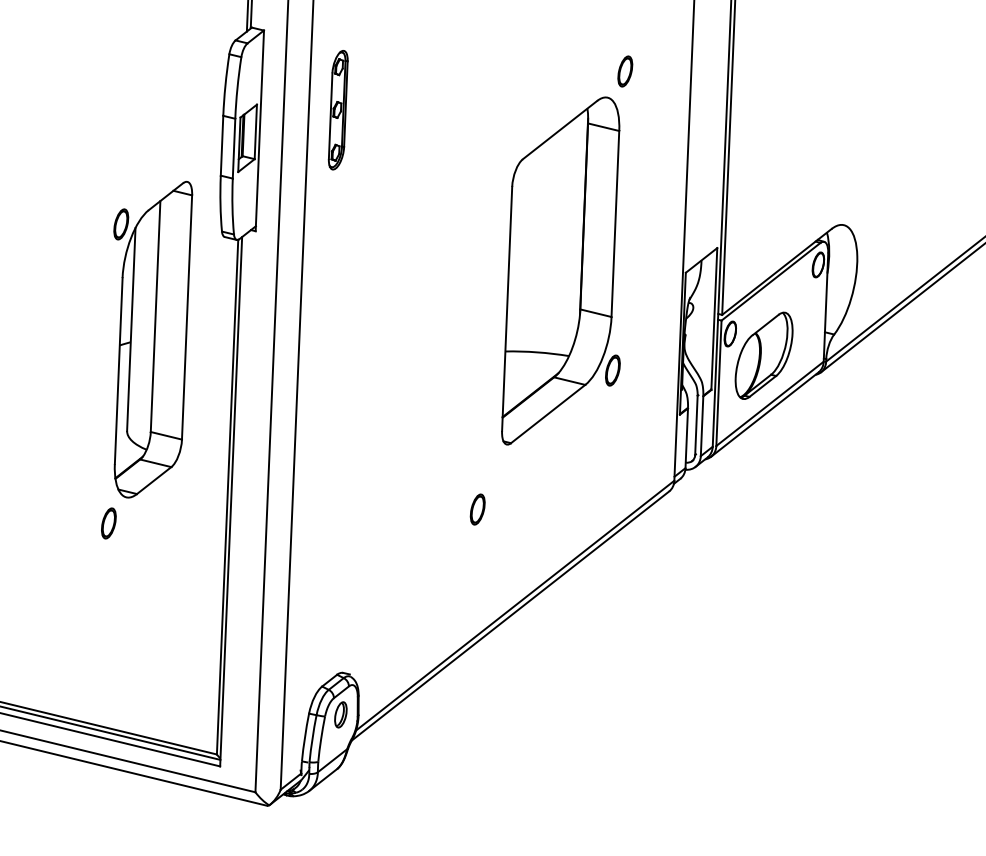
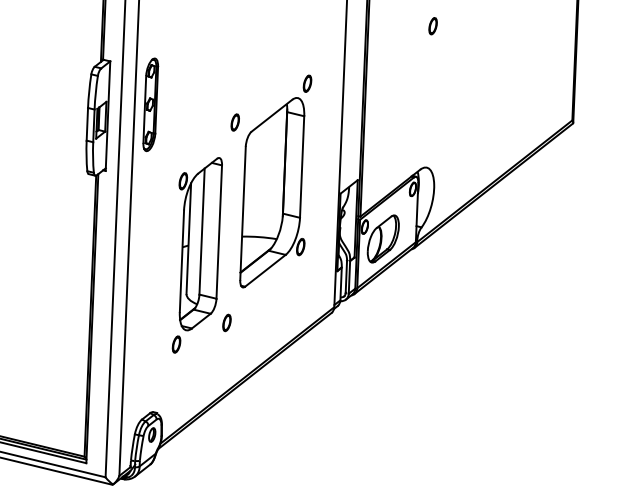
part: (337, 109) -> (150, 104), size x1.43
part: (491, 142) -> (234, 122), added
part: (145, 360) -> (196, 255), moved

